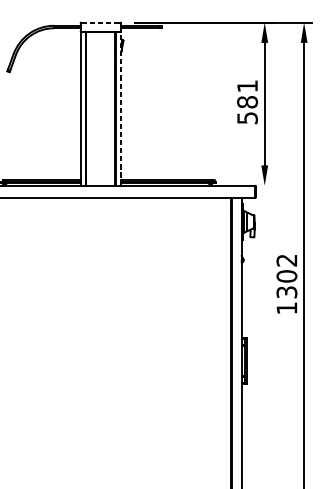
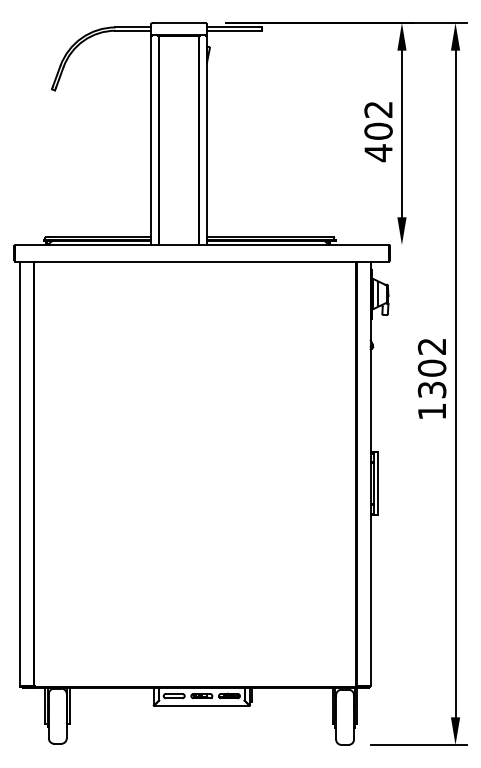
line: (101, 22) -> (179, 23), dashed -> solid
text: (247, 103) -> (378, 132), 581 -> 402
line: (121, 108) -> (206, 140), dashed -> solid

